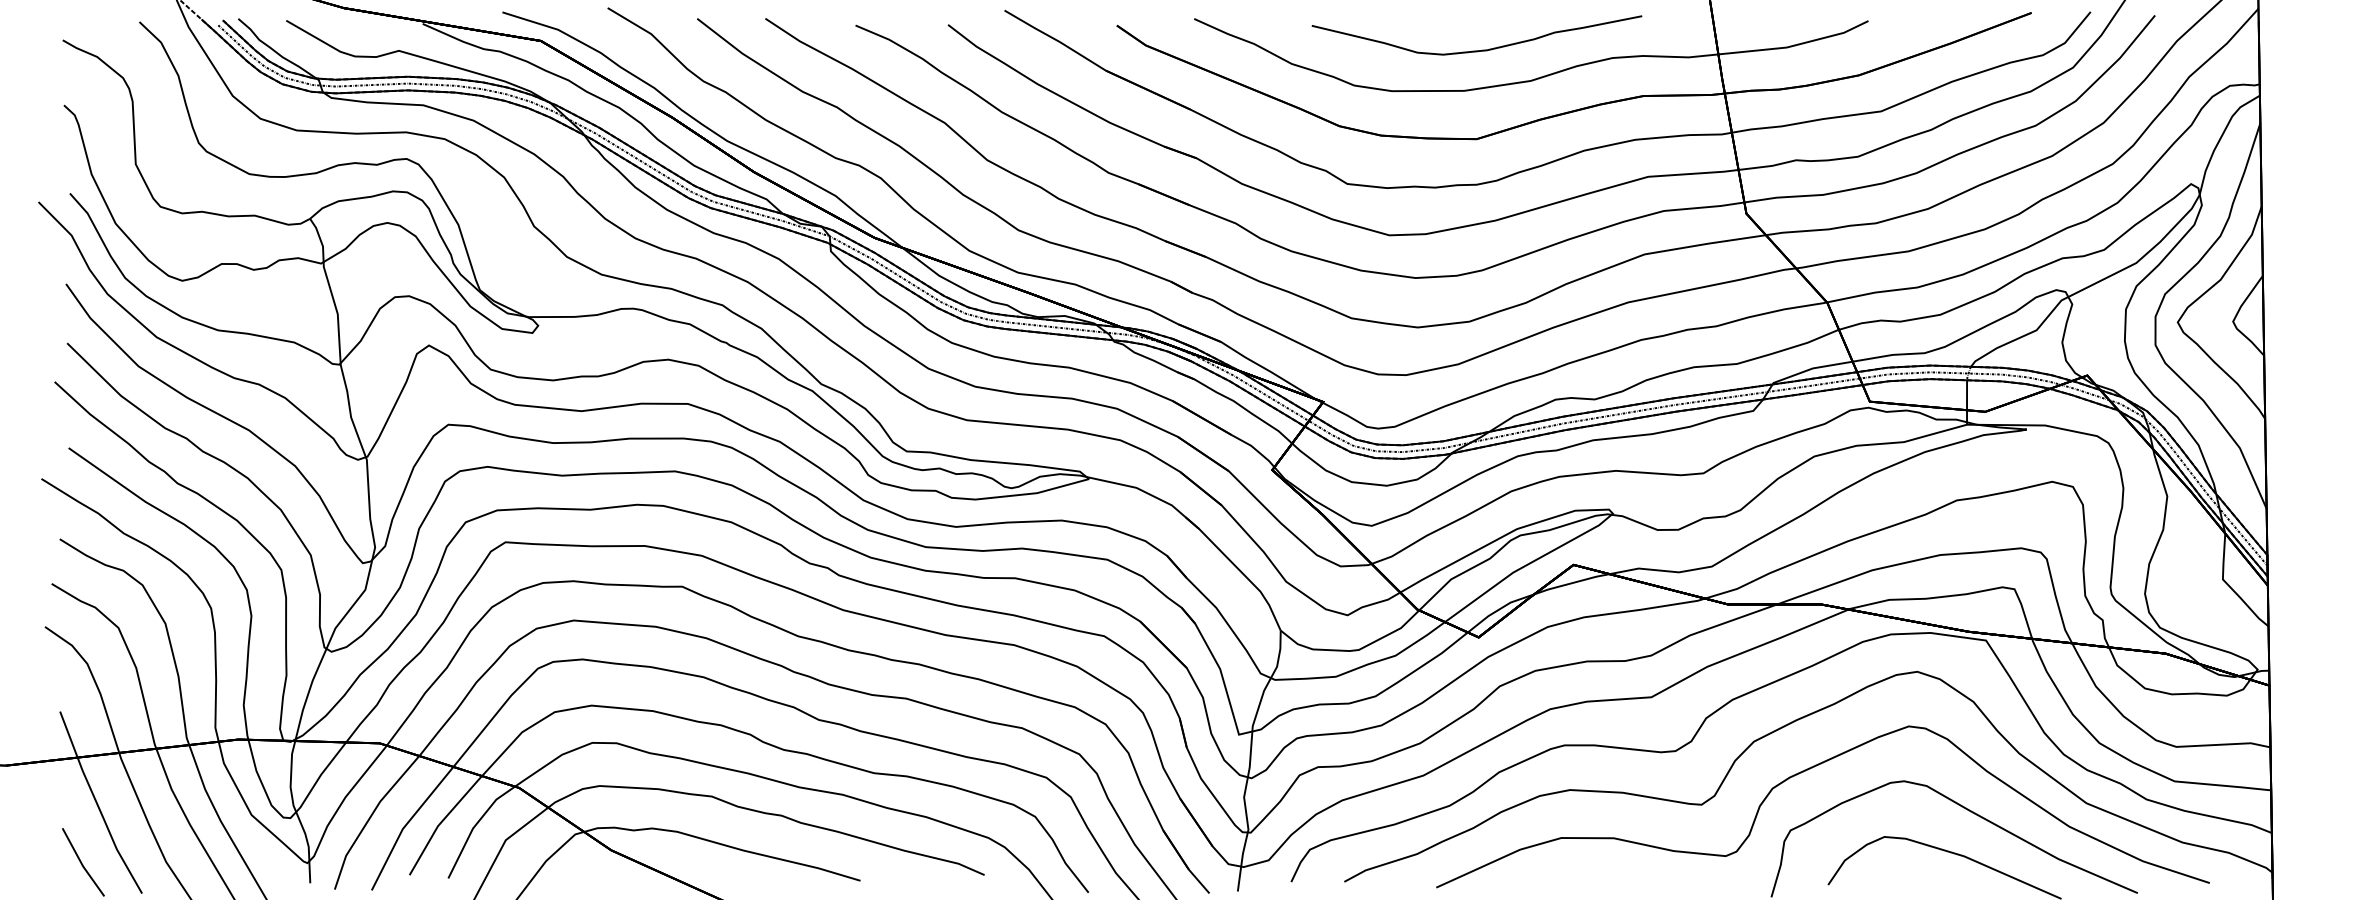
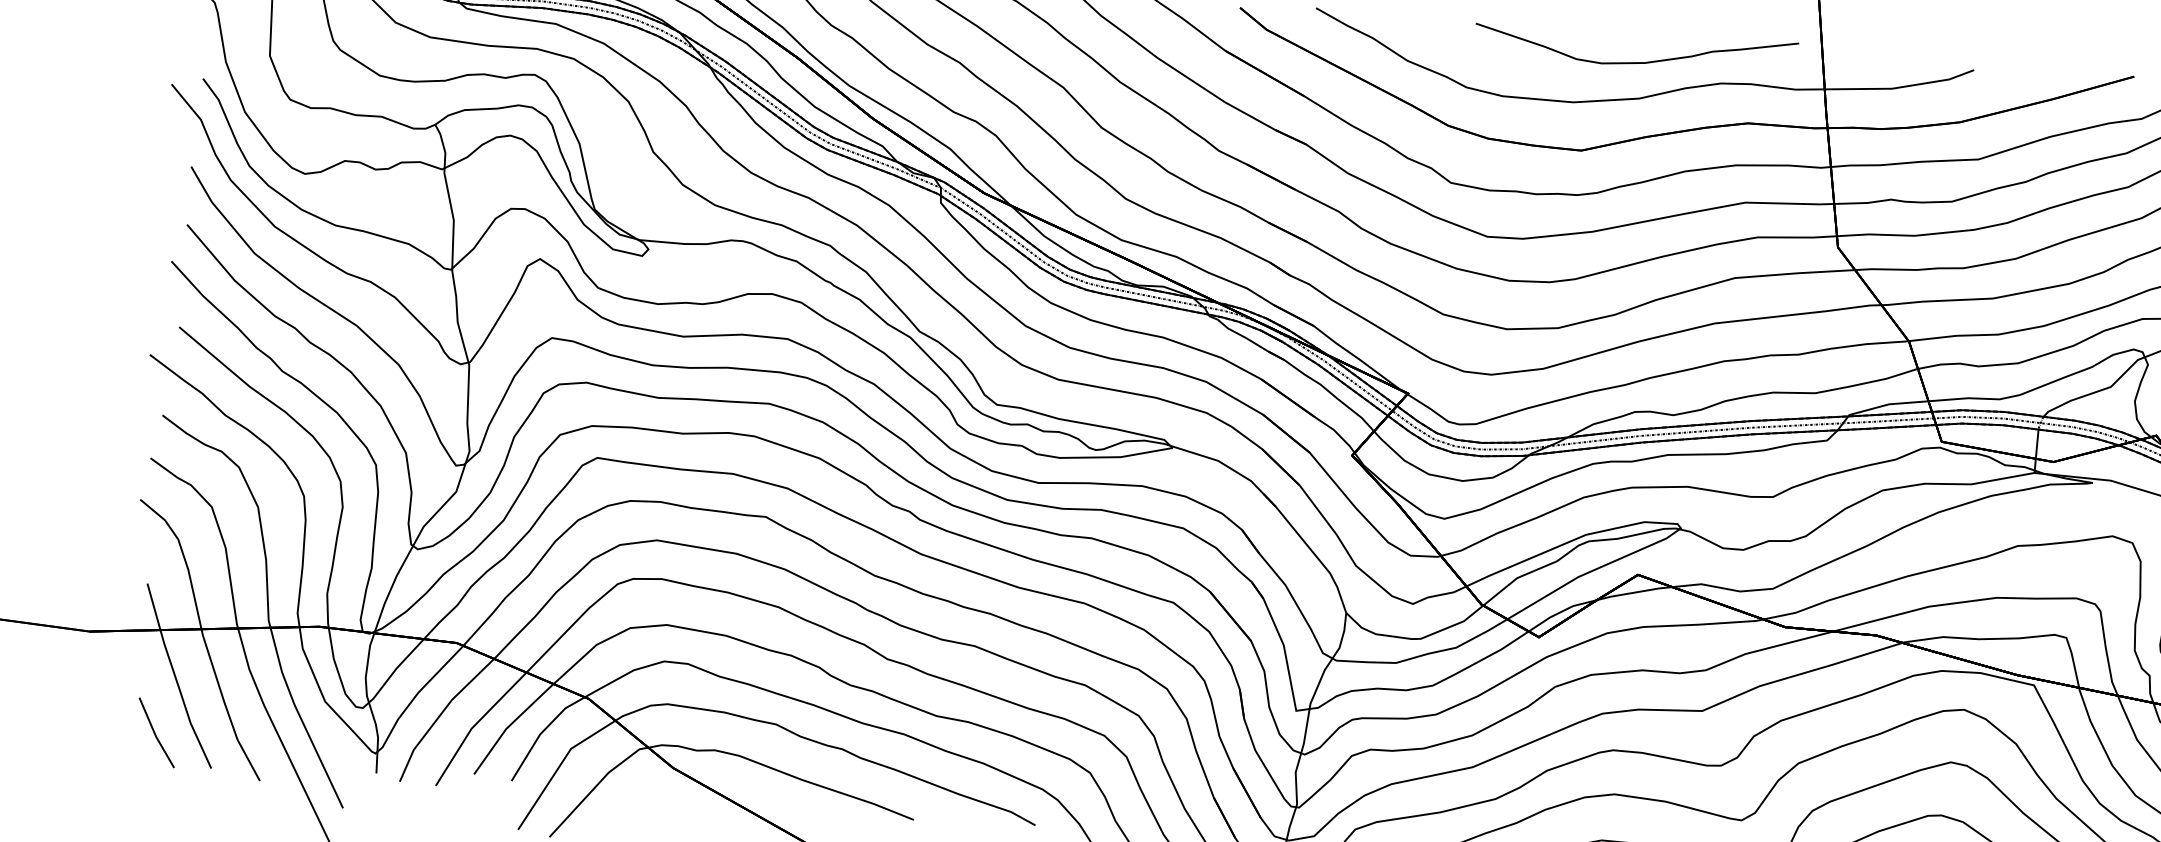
part: (1476, 50) -> (1634, 62), moved

